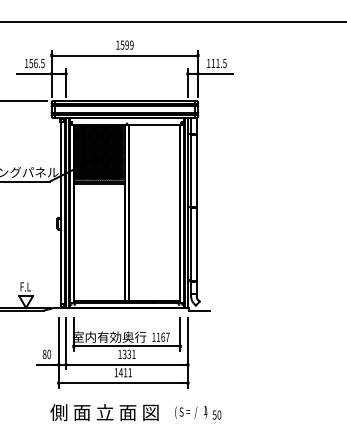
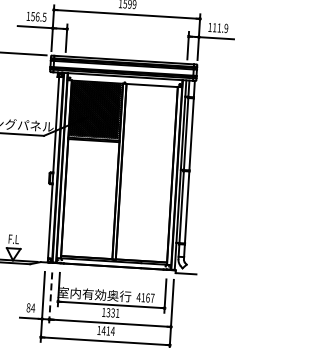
text: (224, 63) -> (225, 28), 111.5 -> 111.9
text: (153, 337) -> (138, 297), 1167 -> 4167
line: (66, 343) -> (51, 298), solid -> dashed
text: (49, 354) -> (33, 308), 80 -> 84
text: (130, 372) -> (113, 331), 1411 -> 1414

